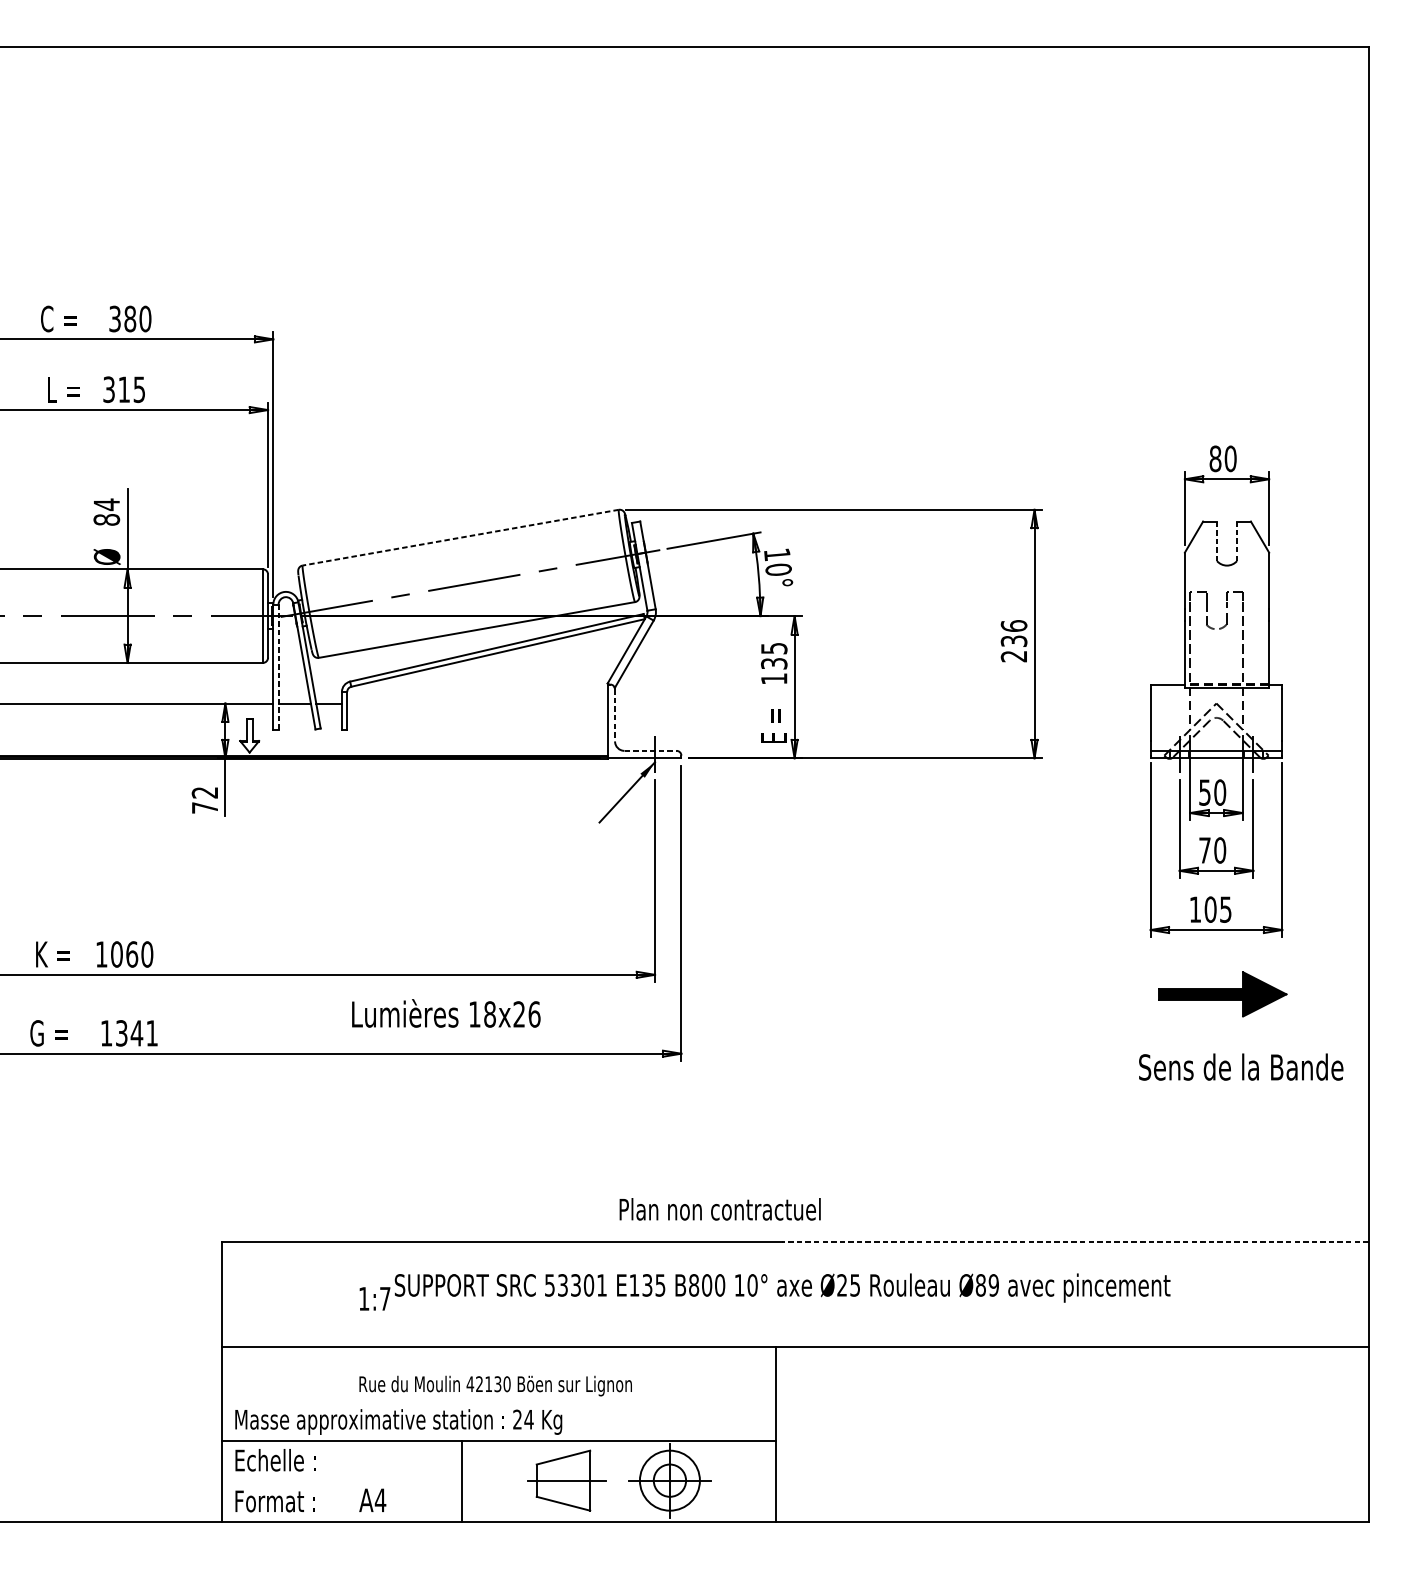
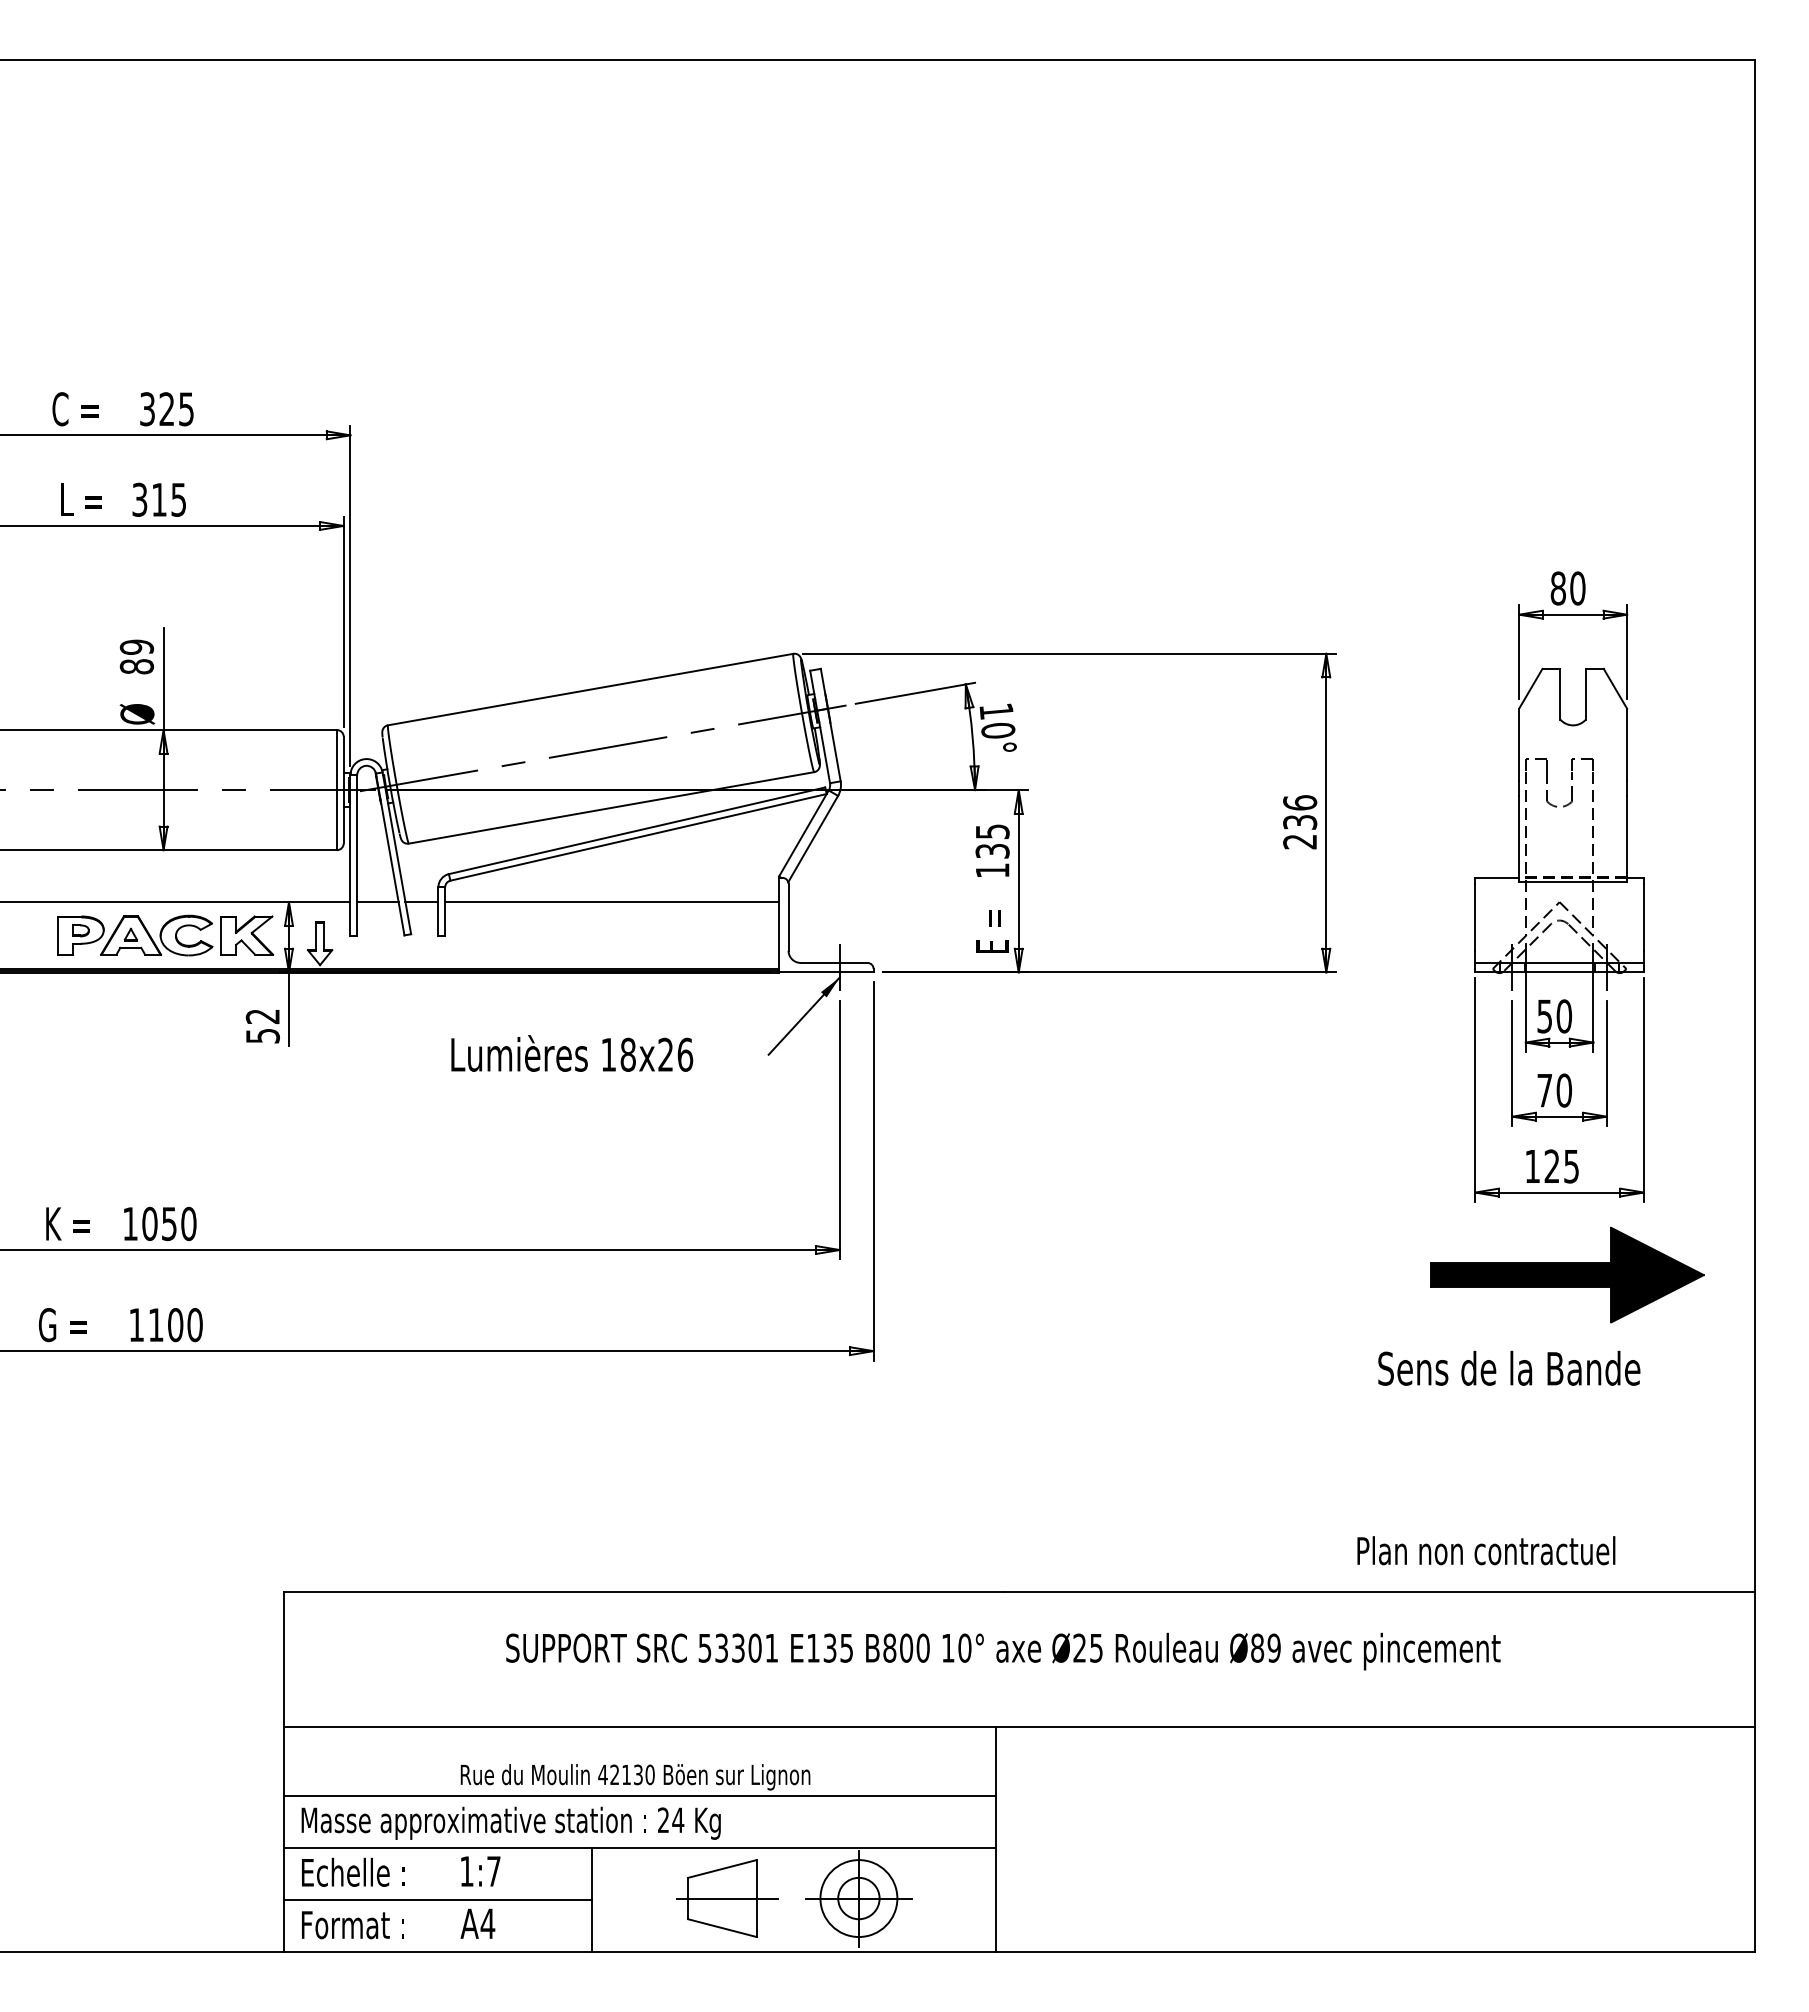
text: (137, 319) -> (176, 409), 380 -> 325
text: (106, 504) -> (136, 647), 84 -> 89
line: (460, 537) -> (590, 689), dashed -> solid
line: (1236, 540) -> (1585, 693), dashed -> solid
line: (1217, 541) -> (1560, 694), dashed -> solid
line: (278, 667) -> (357, 855), dashed -> solid
line: (477, 703) -> (612, 902), added
line: (615, 715) -> (788, 917), dashed -> solid
part: (129, 729) -> (165, 935), added
line: (650, 750) -> (834, 962), dashed -> solid
text: (204, 808) -> (262, 1036), 72 -> 52
text: (1210, 909) -> (1551, 1166), 105 -> 125
text: (132, 954) -> (169, 1223), 1060 -> 1050
part: (1222, 993) -> (1567, 1274), size x1.67
text: (446, 1013) -> (572, 1053), moved
text: (136, 1033) -> (175, 1325), 1341 -> 1100
text: (1241, 1066) -> (1509, 1367), moved
text: (720, 1209) -> (1486, 1550), moved
line: (1075, 1241) -> (1378, 1592), dashed -> solid
text: (374, 1298) -> (480, 1871), moved
line: (498, 1400) -> (639, 1795), added
line: (342, 1481) -> (438, 1899), added

